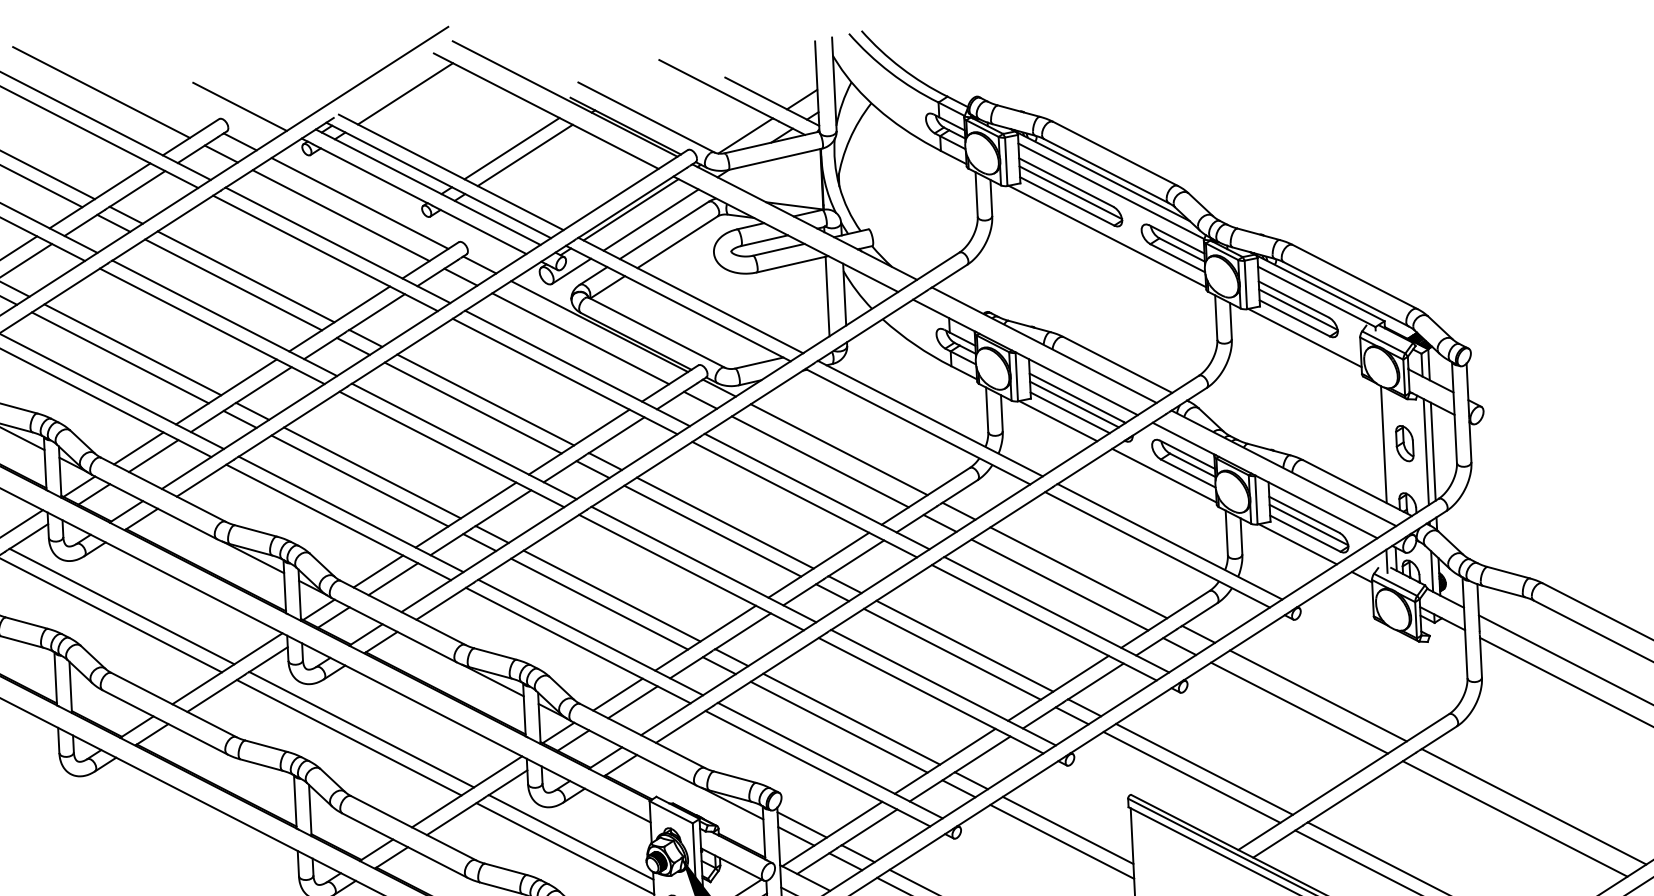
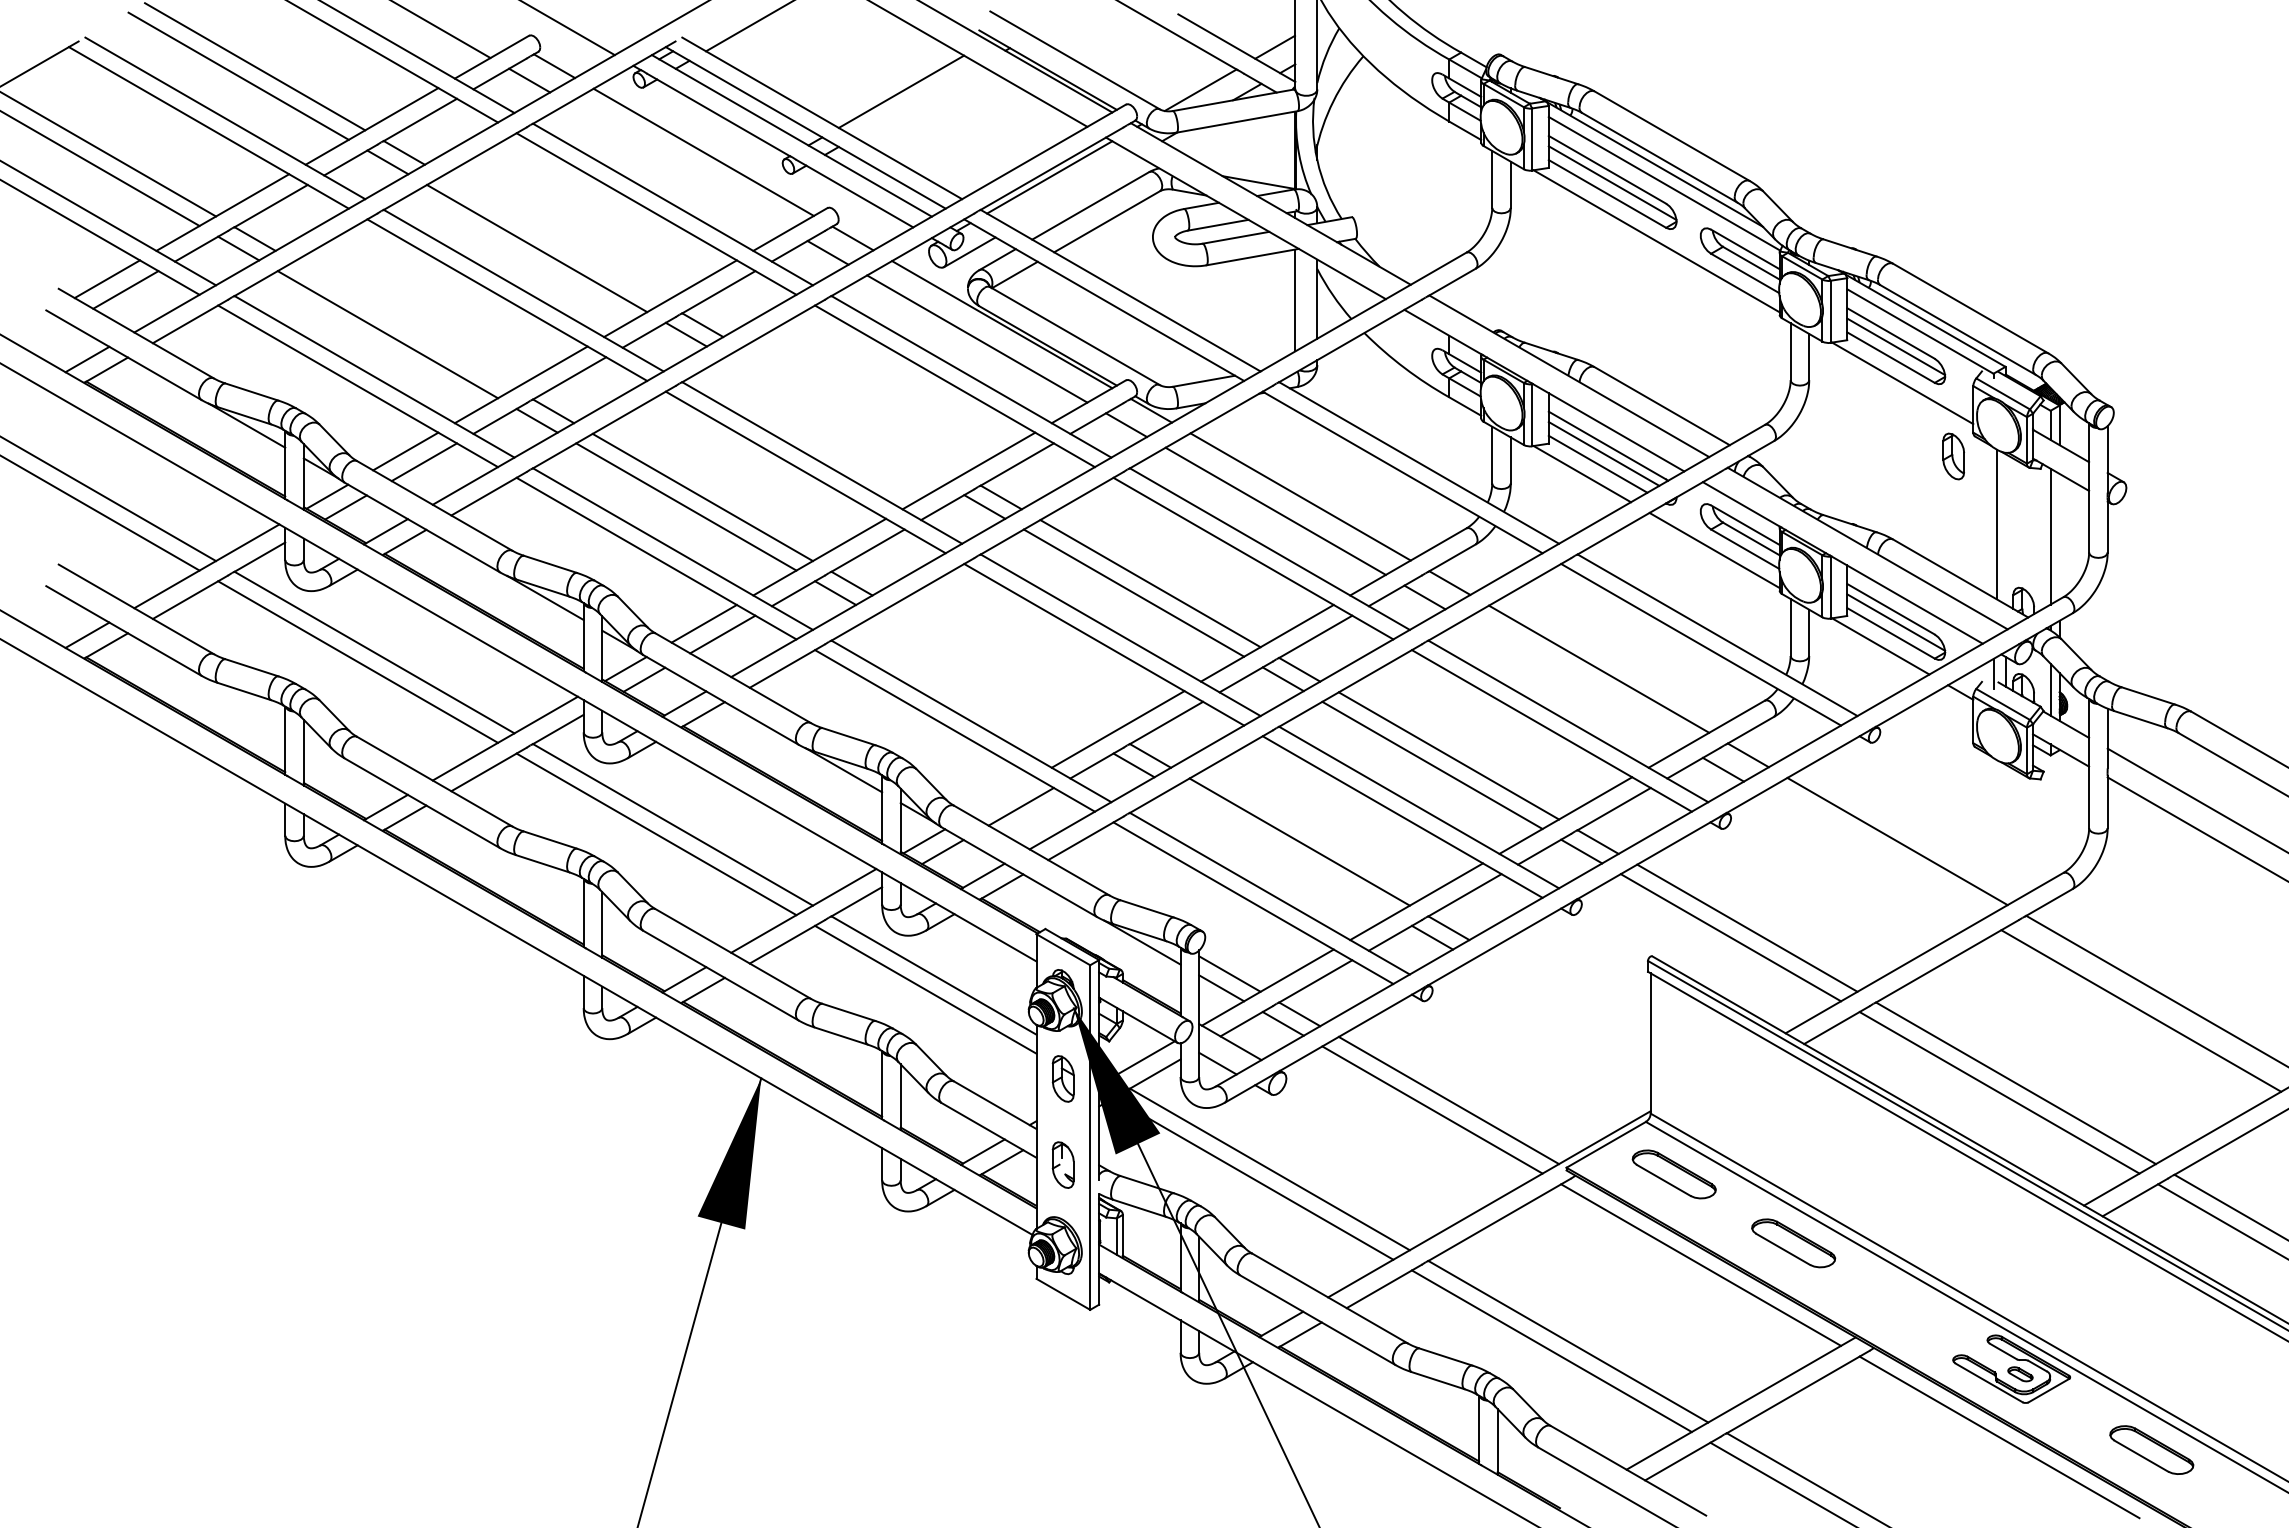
line: (524, 155) -> (917, 101), removed
line: (340, 215) -> (678, 166), removed
line: (650, 219) -> (1074, 191), removed
line: (246, 276) -> (553, 238), removed
line: (132, 349) -> (404, 324), removed
line: (485, 399) -> (851, 410), removed
line: (473, 407) -> (835, 420), removed
part: (1404, 443) -> (1953, 456), moved
line: (1433, 451) -> (2059, 536), removed
line: (1060, 584) -> (1574, 683), removed
line: (612, 595) -> (1001, 669), removed
line: (599, 603) -> (984, 678), removed
line: (617, 694) -> (1002, 795), removed
line: (1299, 707) -> (1872, 855), removed
line: (839, 727) -> (1283, 851), removed
line: (1068, 830) -> (1569, 997), removed
line: (1061, 841) -> (1560, 1011), removed

